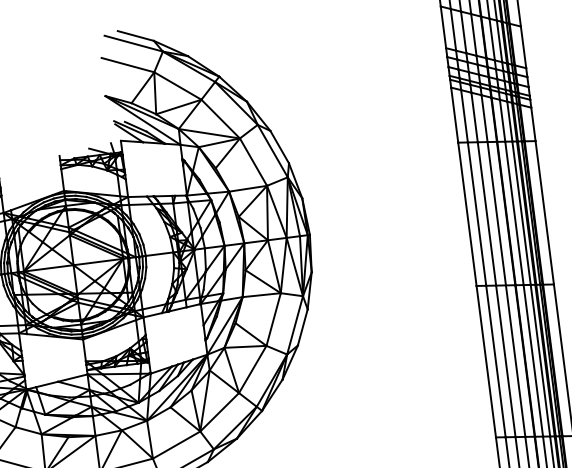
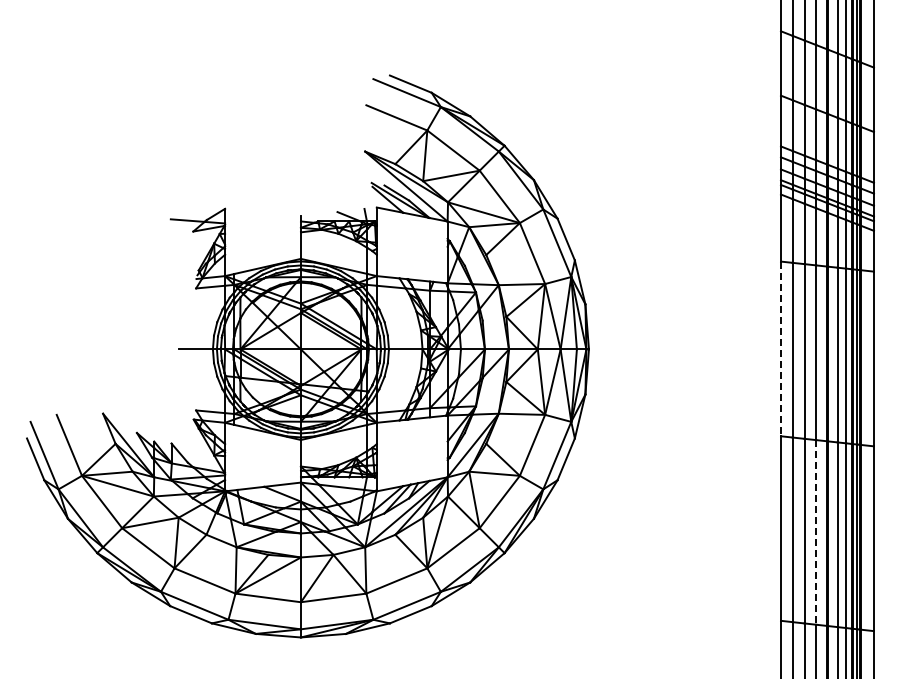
line: (467, 214) -> (780, 349), solid -> dashed
line: (515, 361) -> (816, 532), solid -> dashed

